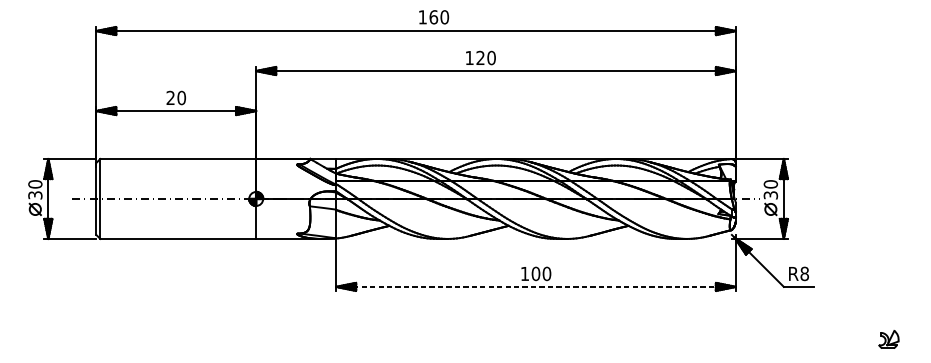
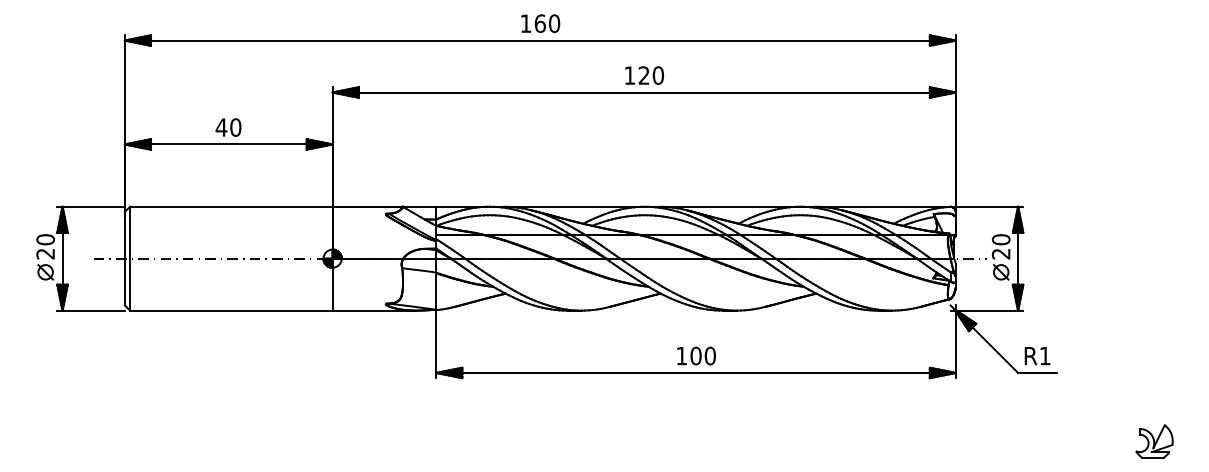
text: (433, 17) -> (540, 23), moved
text: (480, 57) -> (644, 75), moved
text: (170, 97) -> (221, 127), 20 -> 40
text: (35, 194) -> (45, 253), 30 -> 20
text: (771, 194) -> (1001, 253), 30 -> 20
text: (804, 273) -> (1044, 355), R8 -> R1
line: (536, 286) -> (696, 372), dashed -> solid
part: (888, 339) -> (1154, 441), size x1.43

